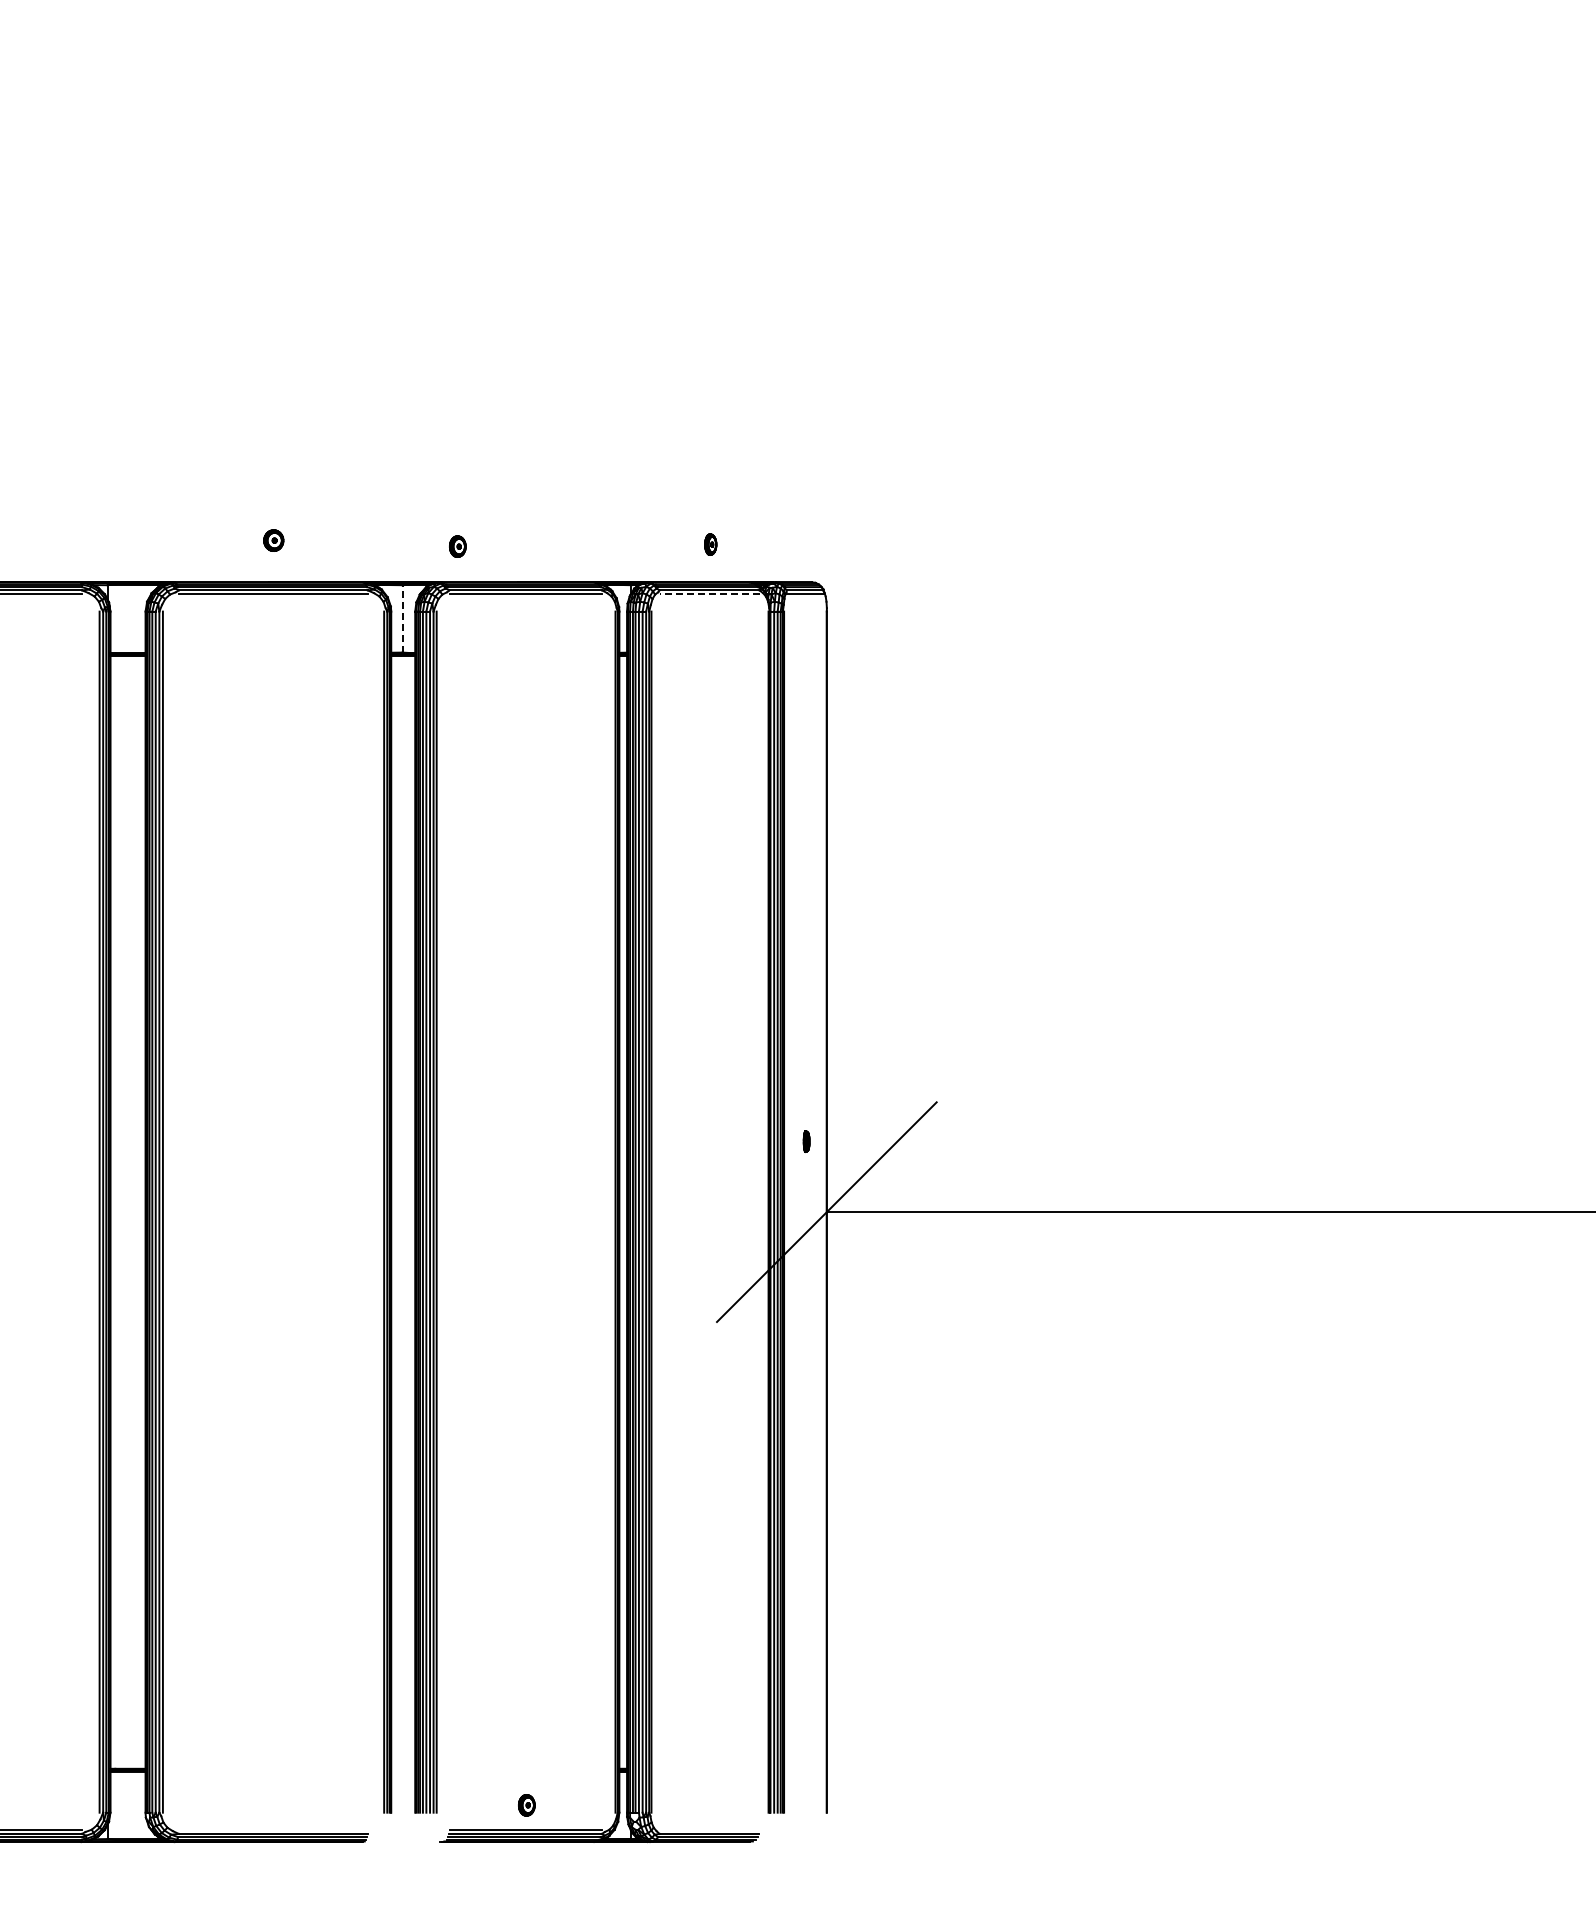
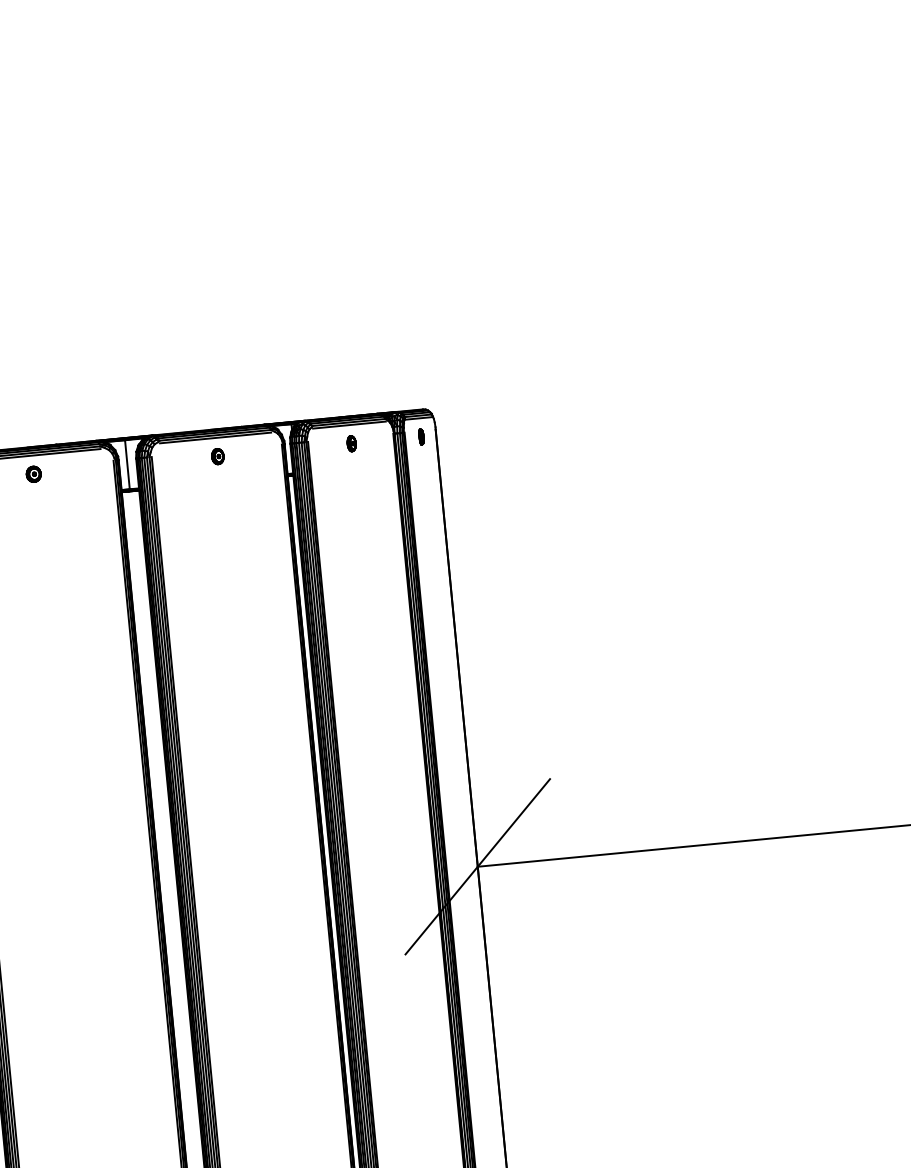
part: (273, 540) -> (33, 474), moved
part: (710, 544) -> (351, 443), moved
part: (457, 546) -> (217, 456), moved
line: (710, 594) -> (349, 425), dashed -> solid
line: (402, 618) -> (127, 464), dashed -> solid
part: (806, 1141) -> (421, 436), moved

